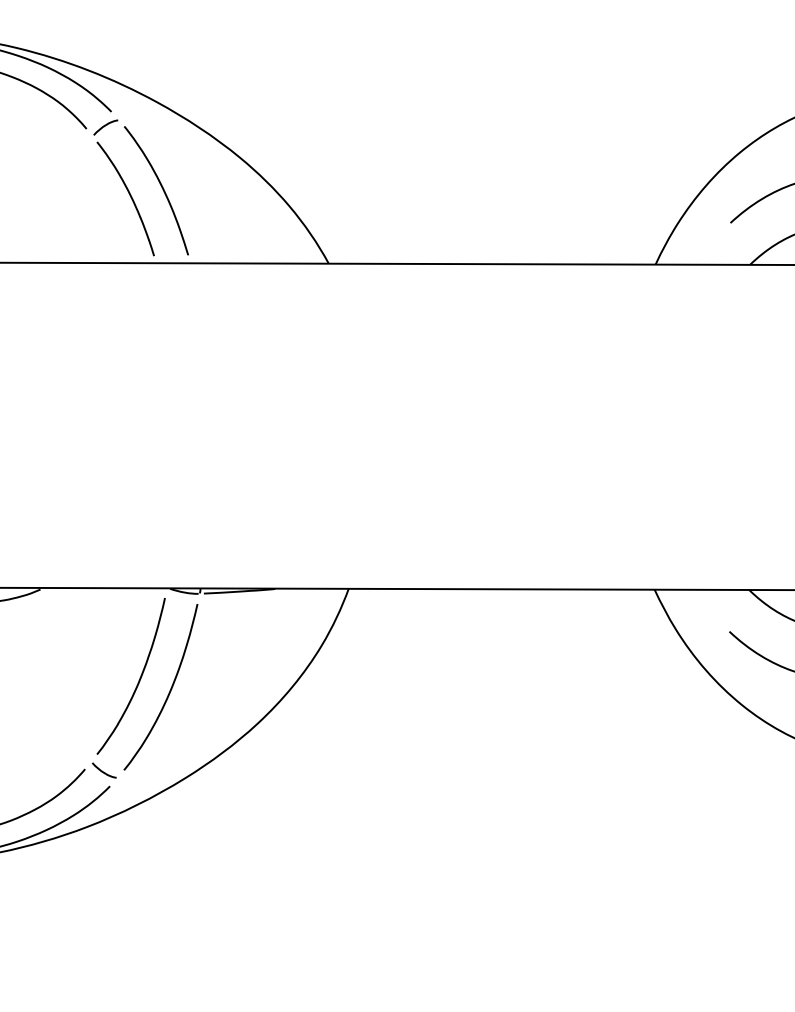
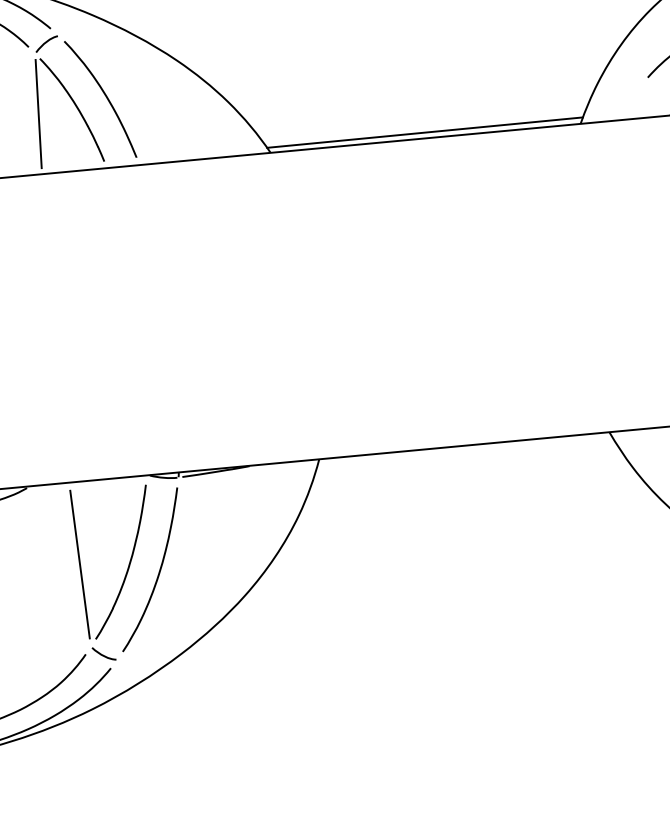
line: (89, 199) -> (37, 113), added
line: (491, 258) -> (424, 133), added
line: (87, 674) -> (79, 564), added

